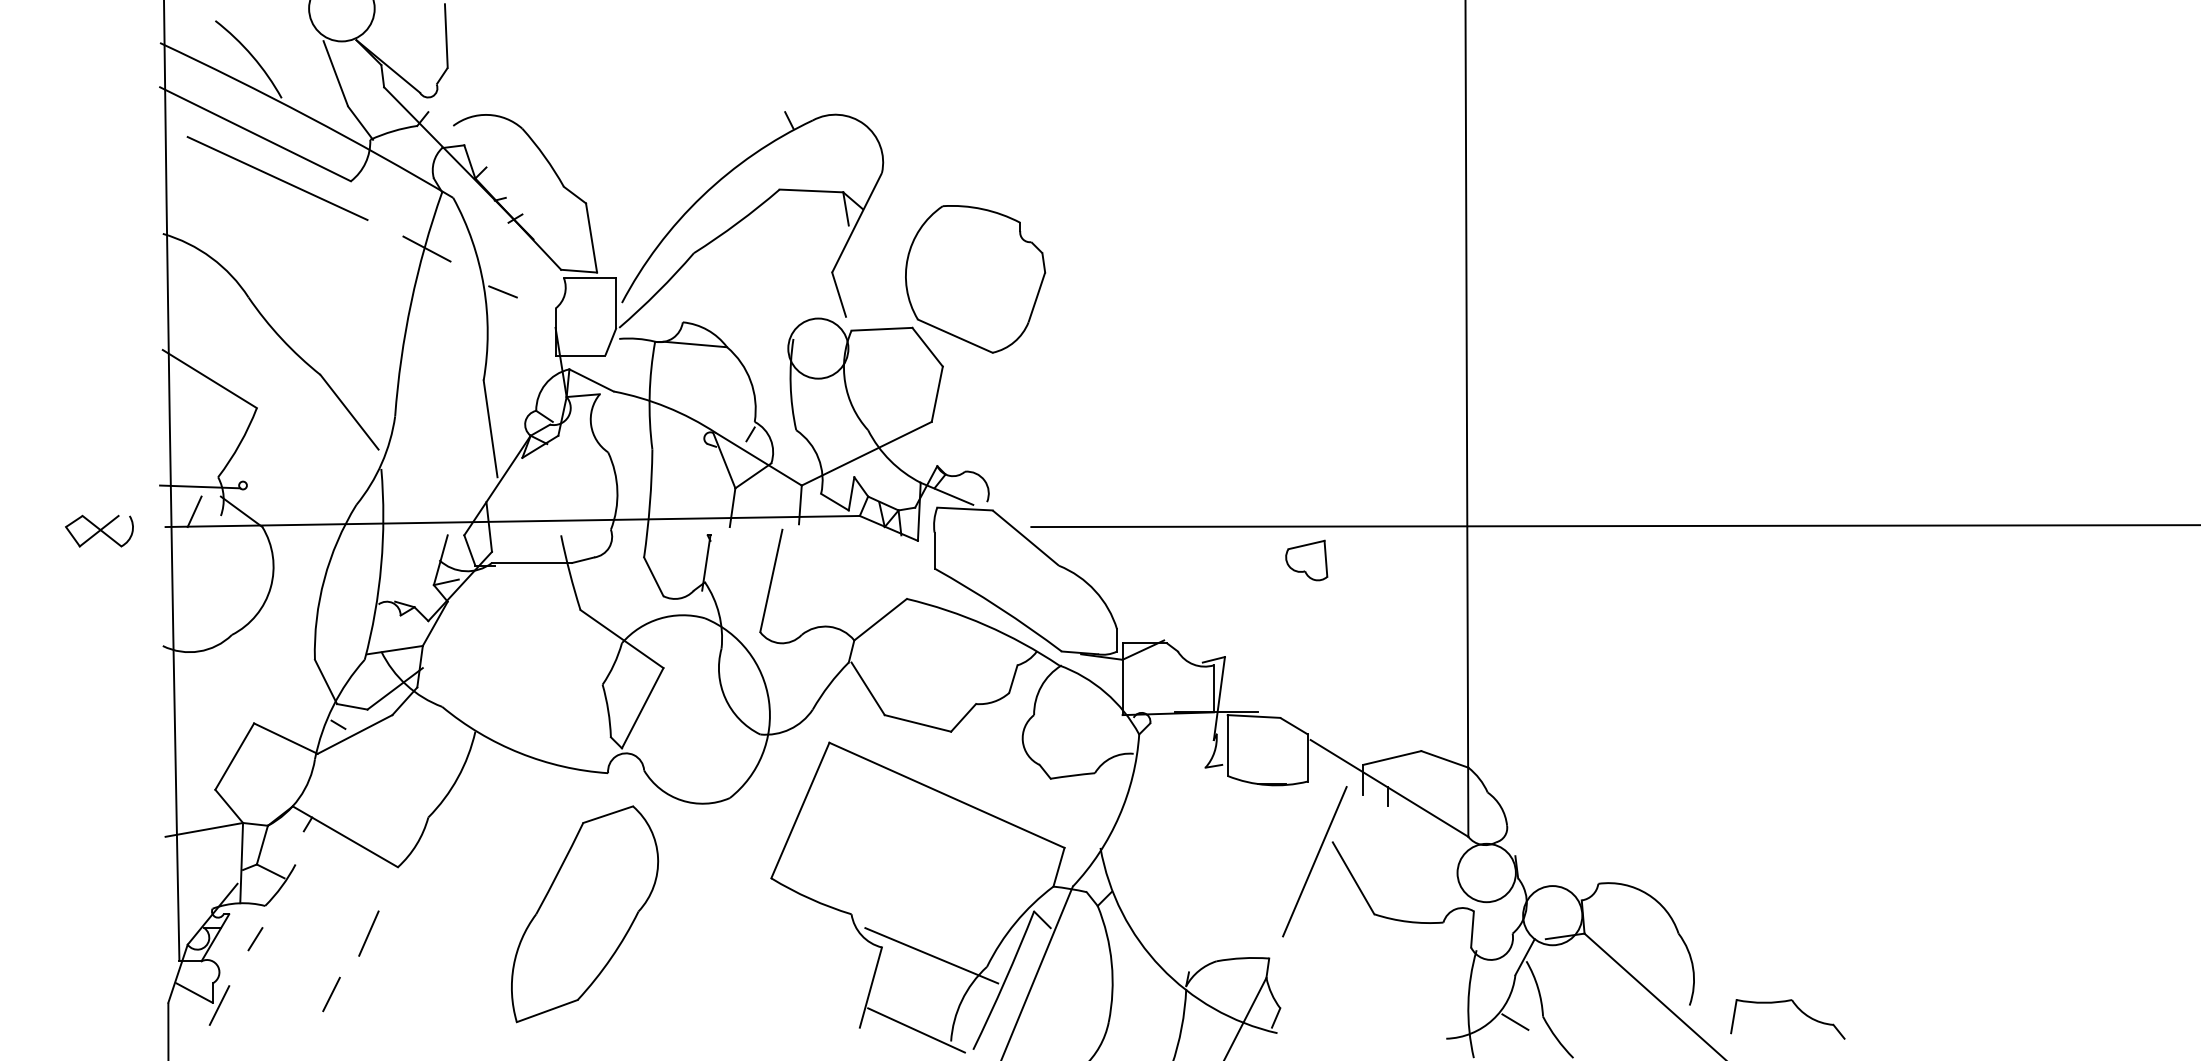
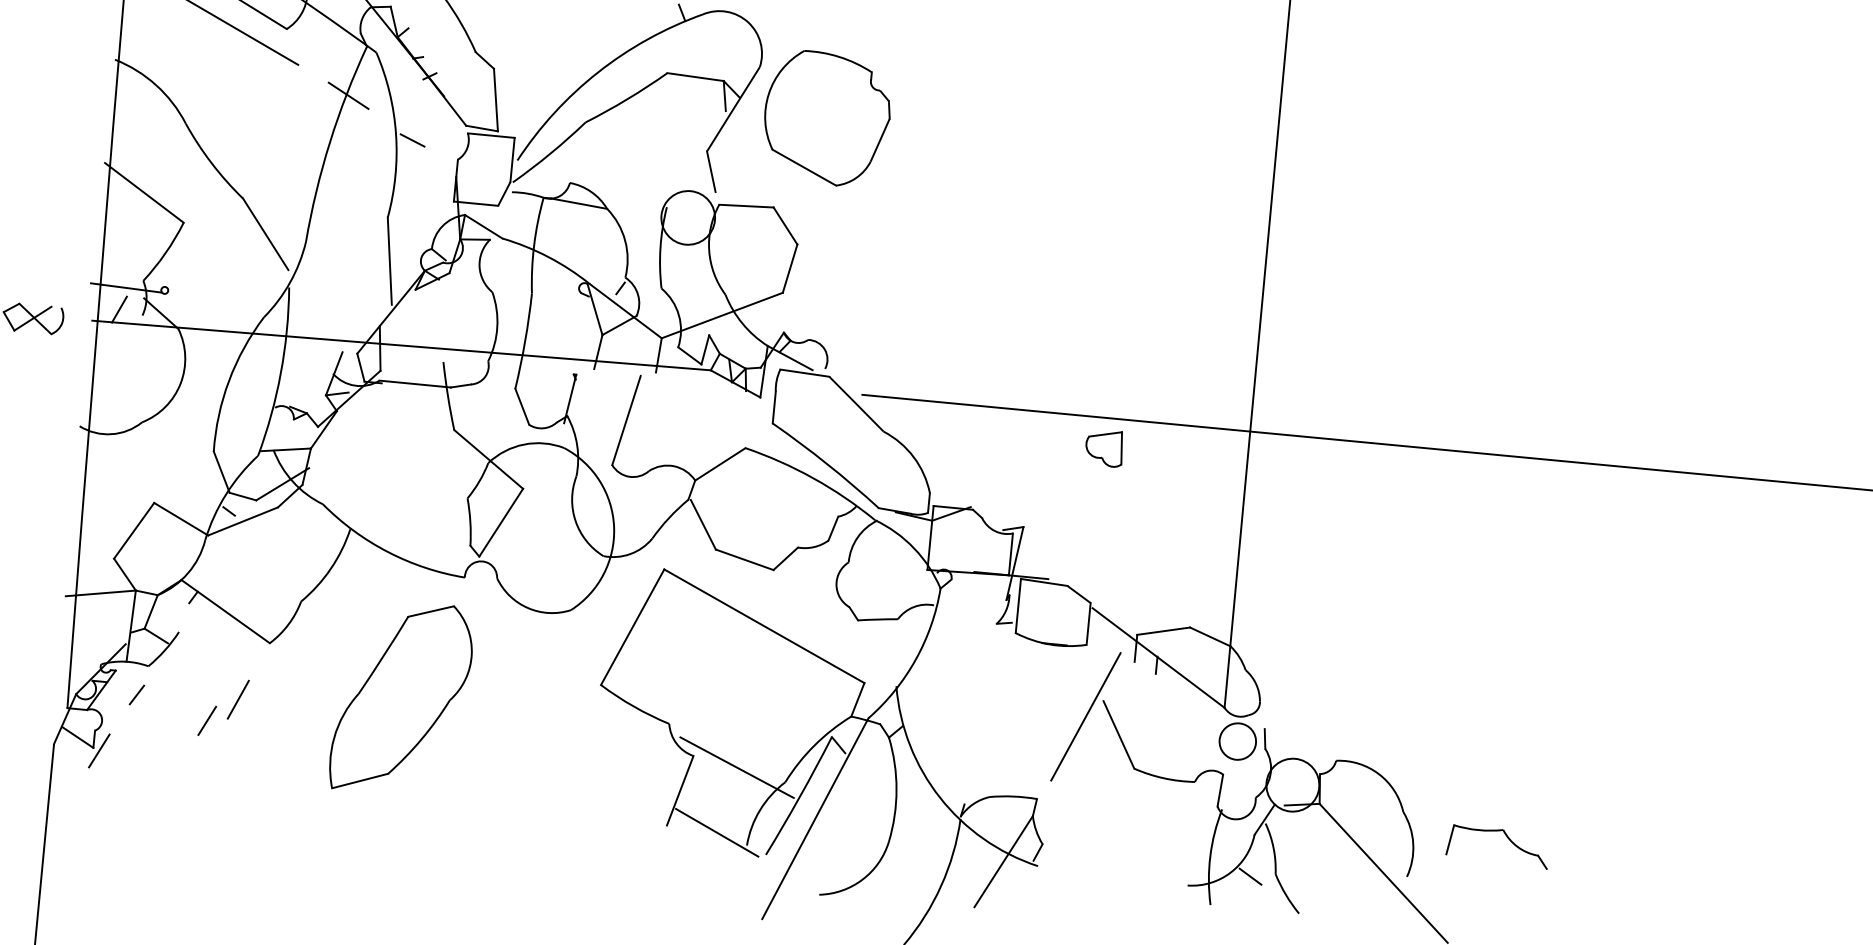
part: (975, 279) -> (827, 118), moved
circle: (1486, 872) -> (1237, 741), size x0.7
part: (585, 914) -> (402, 698), moved
line: (331, 994) -> (207, 720), moved
part: (1797, 1008) -> (1507, 838), moved

